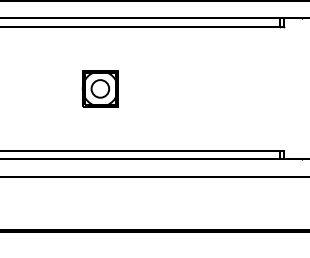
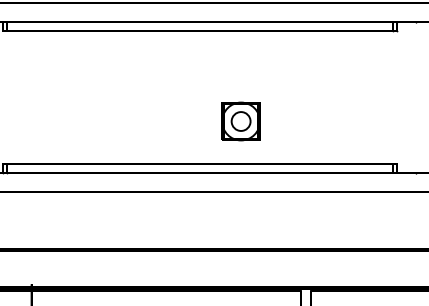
part: (99, 88) -> (240, 121), moved

